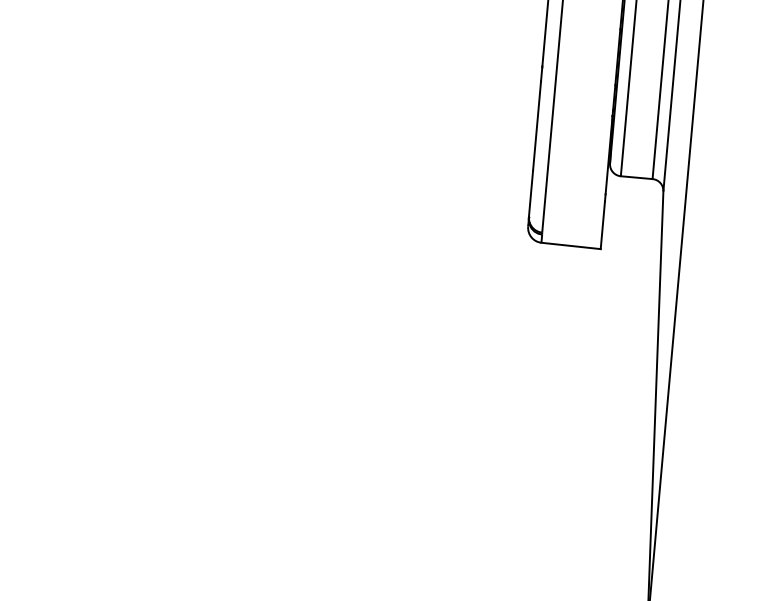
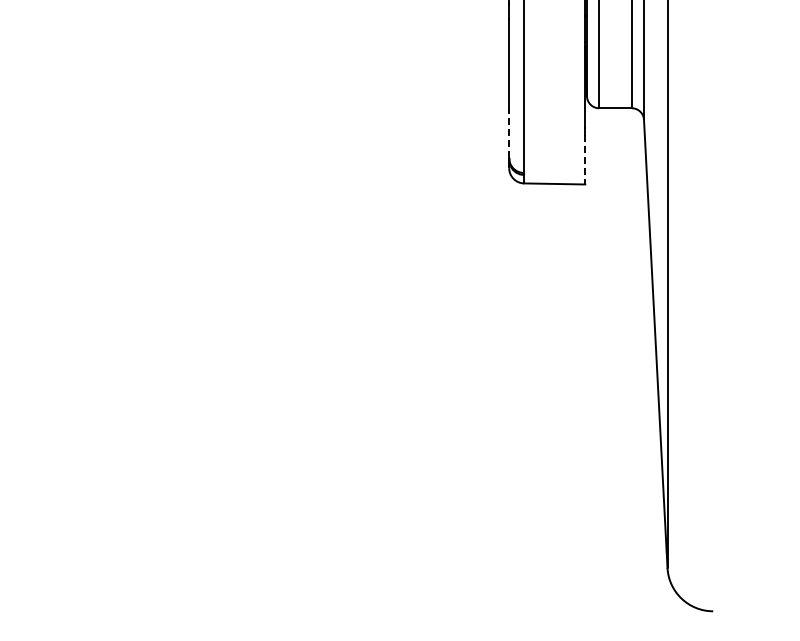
line: (531, 193) -> (509, 134), solid -> dashed
line: (603, 224) -> (585, 159), solid -> dashed

